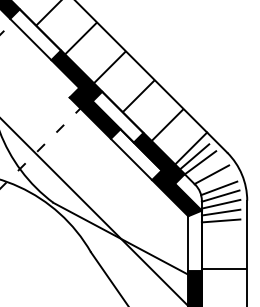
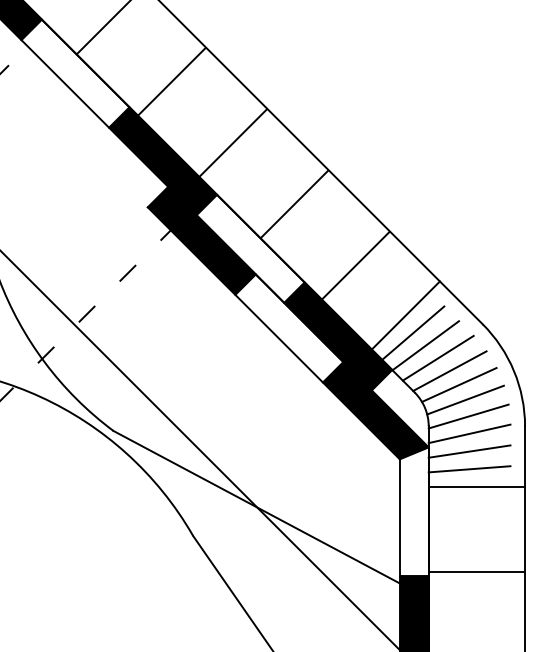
line: (206, 168) -> (438, 357), added
line: (215, 181) -> (457, 385), added
line: (224, 229) -> (476, 487), added

